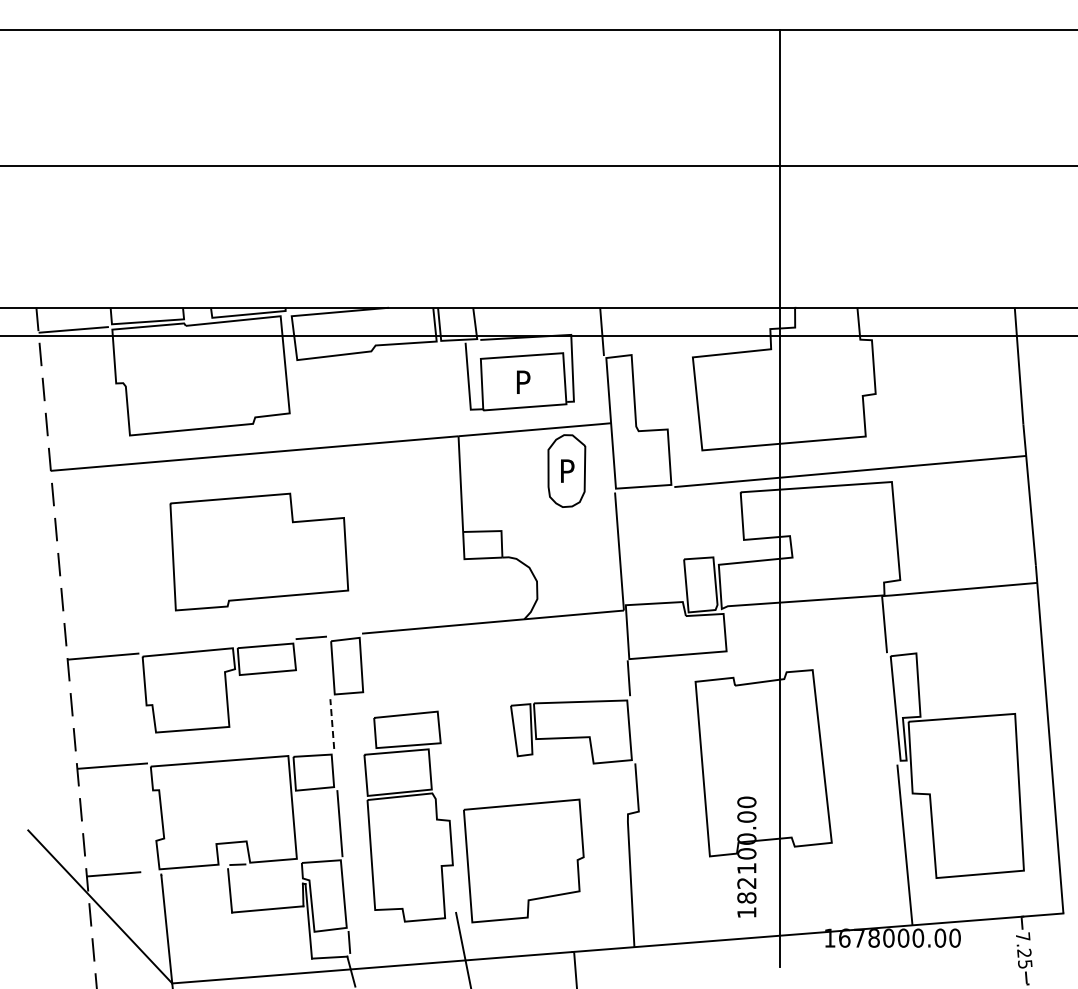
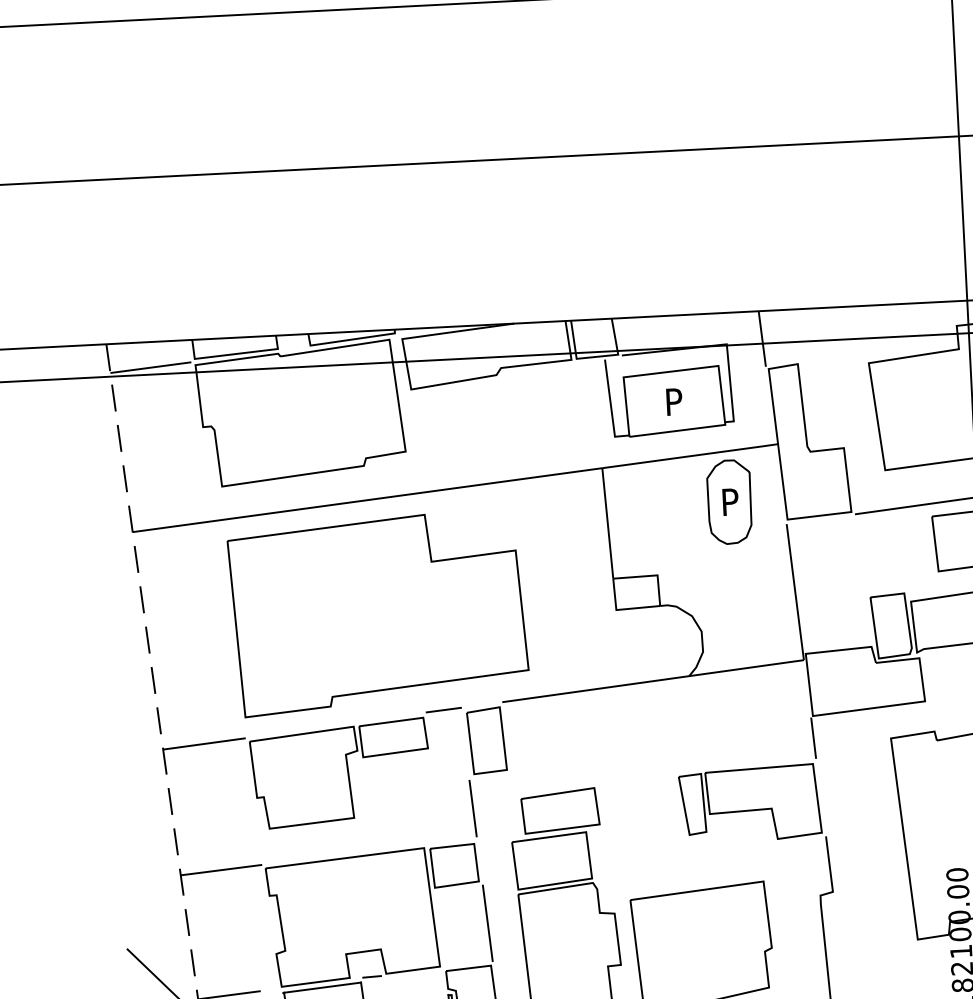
part: (259, 551) -> (378, 613), size x1.43
line: (332, 724) -> (473, 809), dashed -> solid
line: (194, 871) -> (322, 987), added

